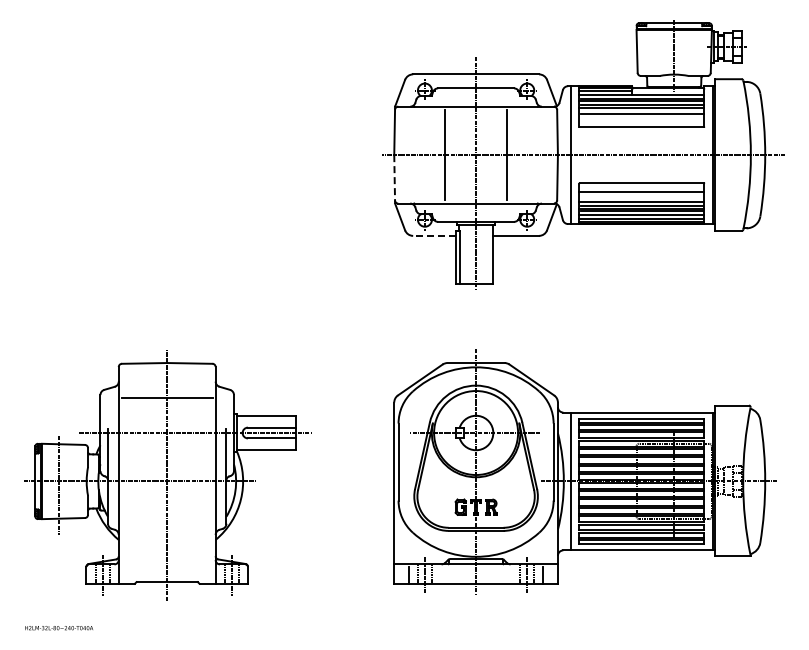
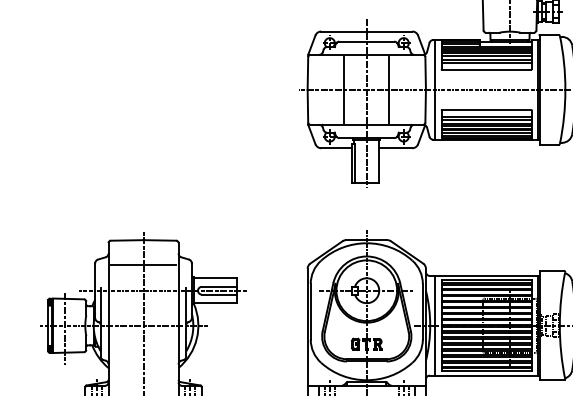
line: (641, 118) -> (486, 63), added
line: (394, 179) -> (307, 107), dashed -> solid
line: (641, 196) -> (486, 119), added
line: (433, 235) -> (336, 147), dashed -> solid

